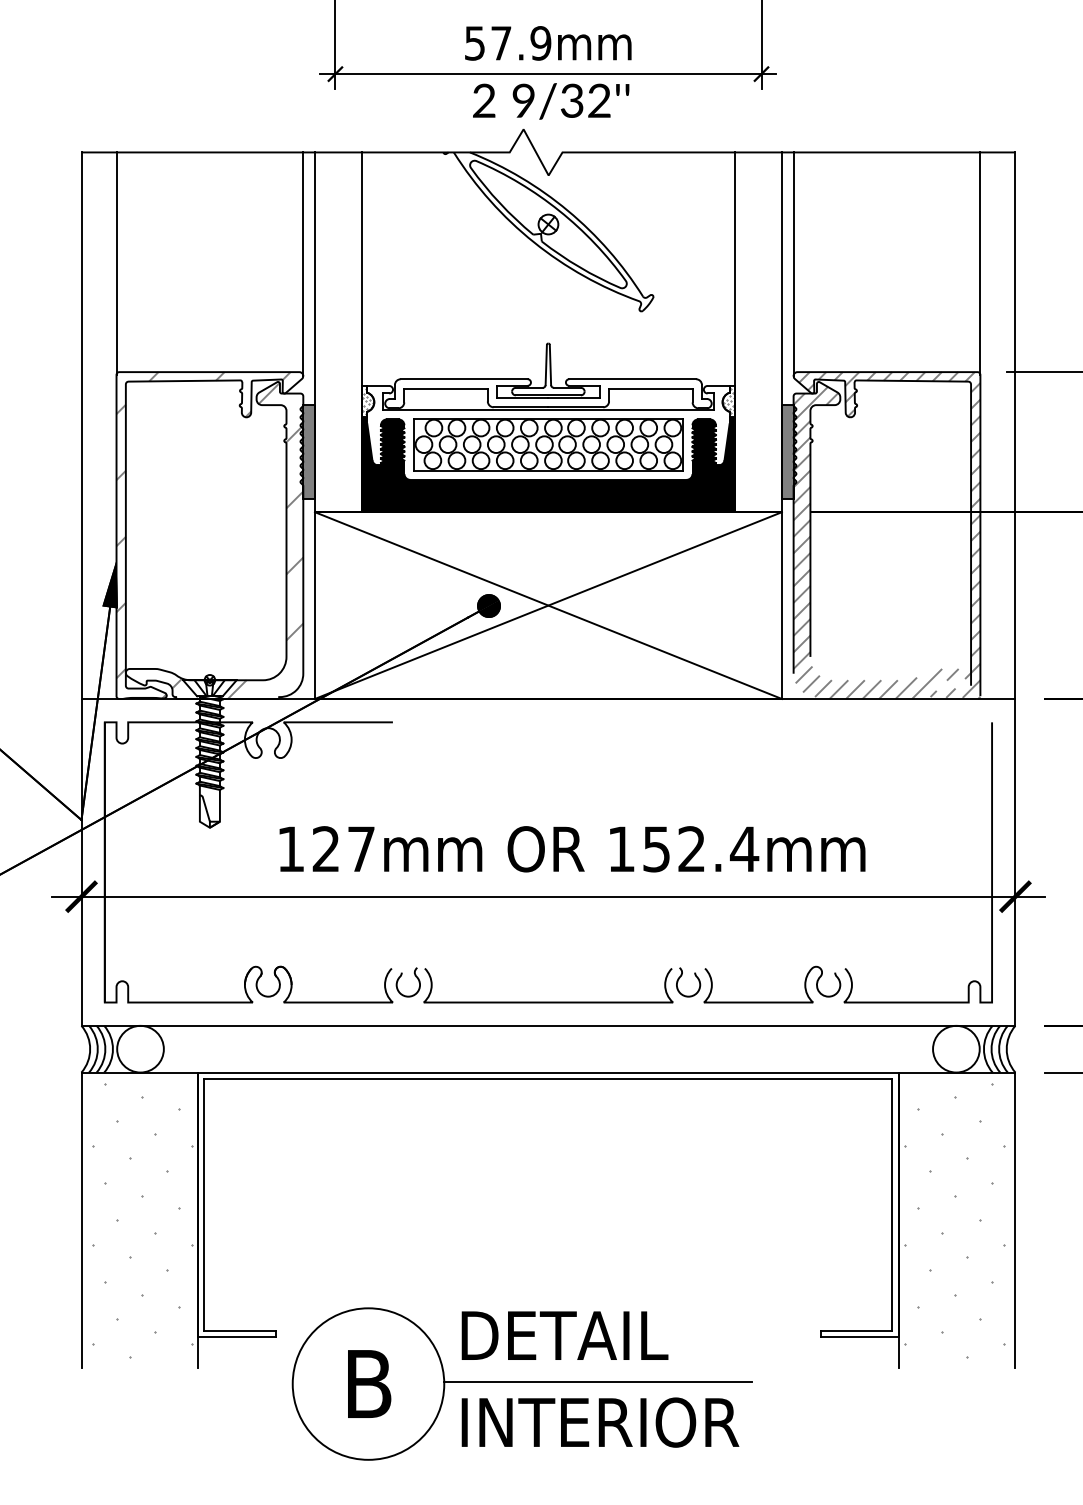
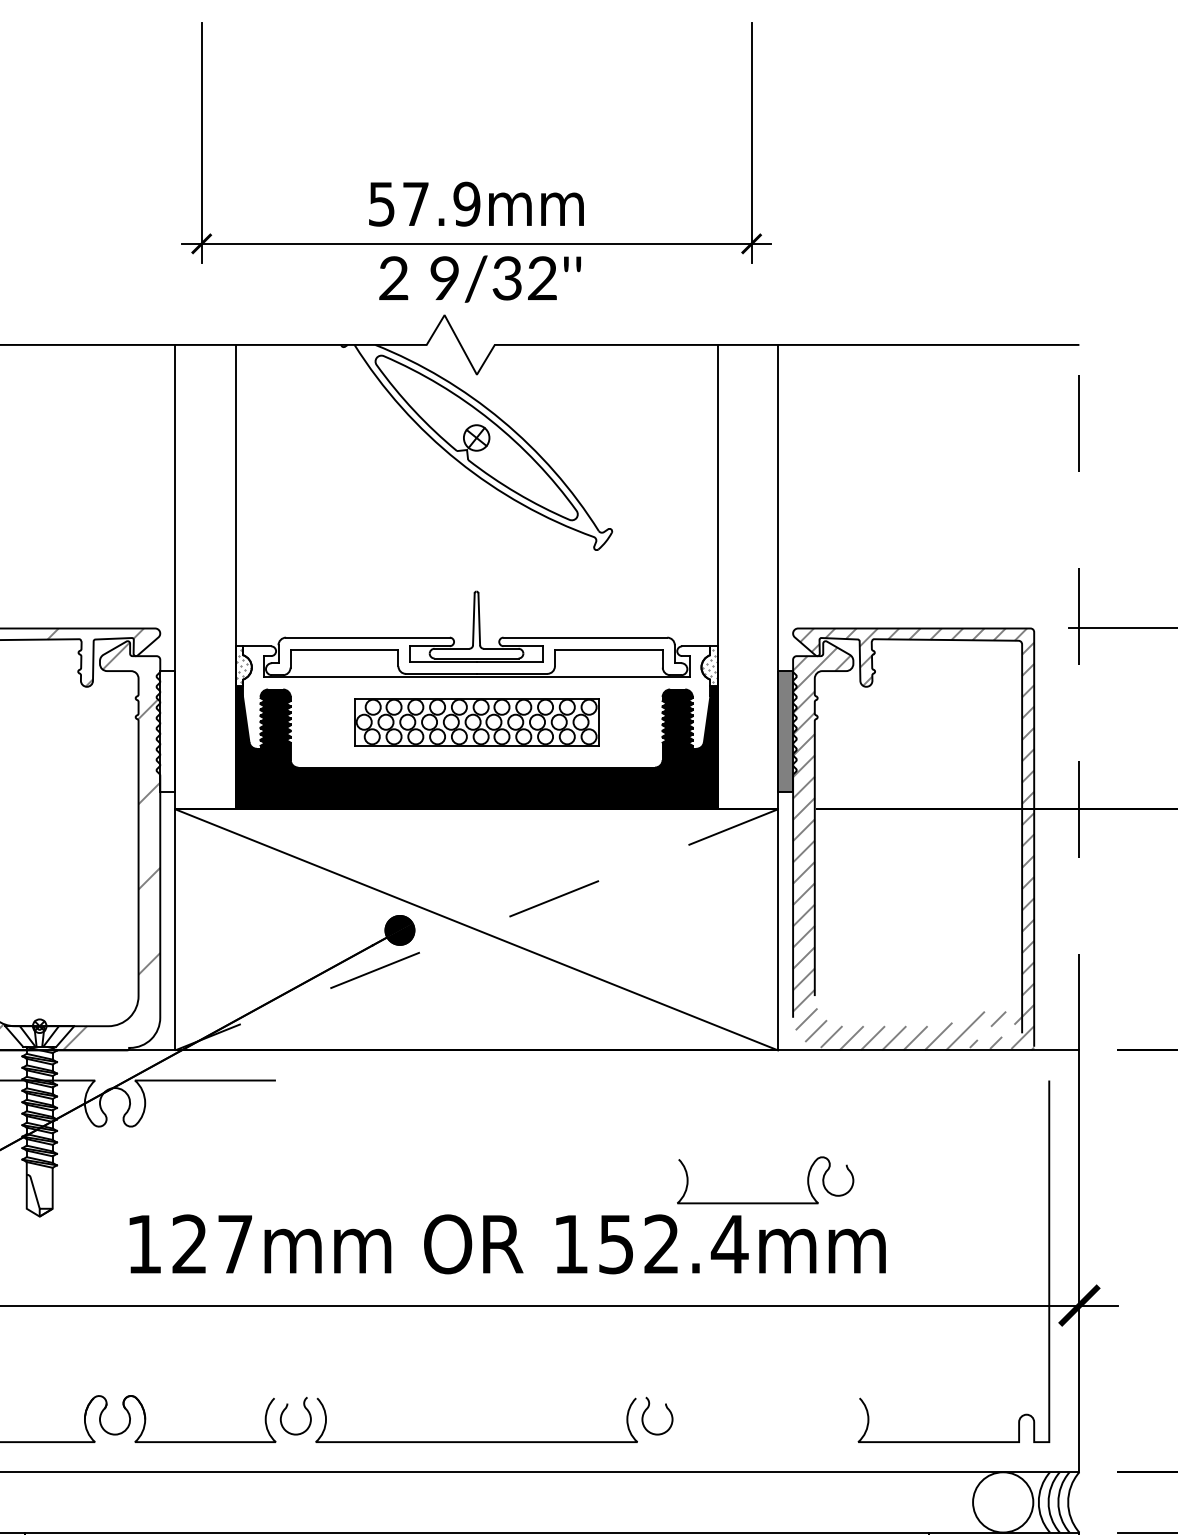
line: (980, 263) -> (1034, 488), removed
line: (303, 264) -> (160, 489), removed
line: (793, 264) -> (792, 489), removed
line: (1015, 425) -> (1079, 697), solid -> dashed
part: (548, 444) -> (476, 721), size x0.7
fill: (308, 451) -> (166, 730), removed
line: (547, 605) -> (475, 929), solid -> dashed
curve: (772, 1001) -> (765, 1202), moved

